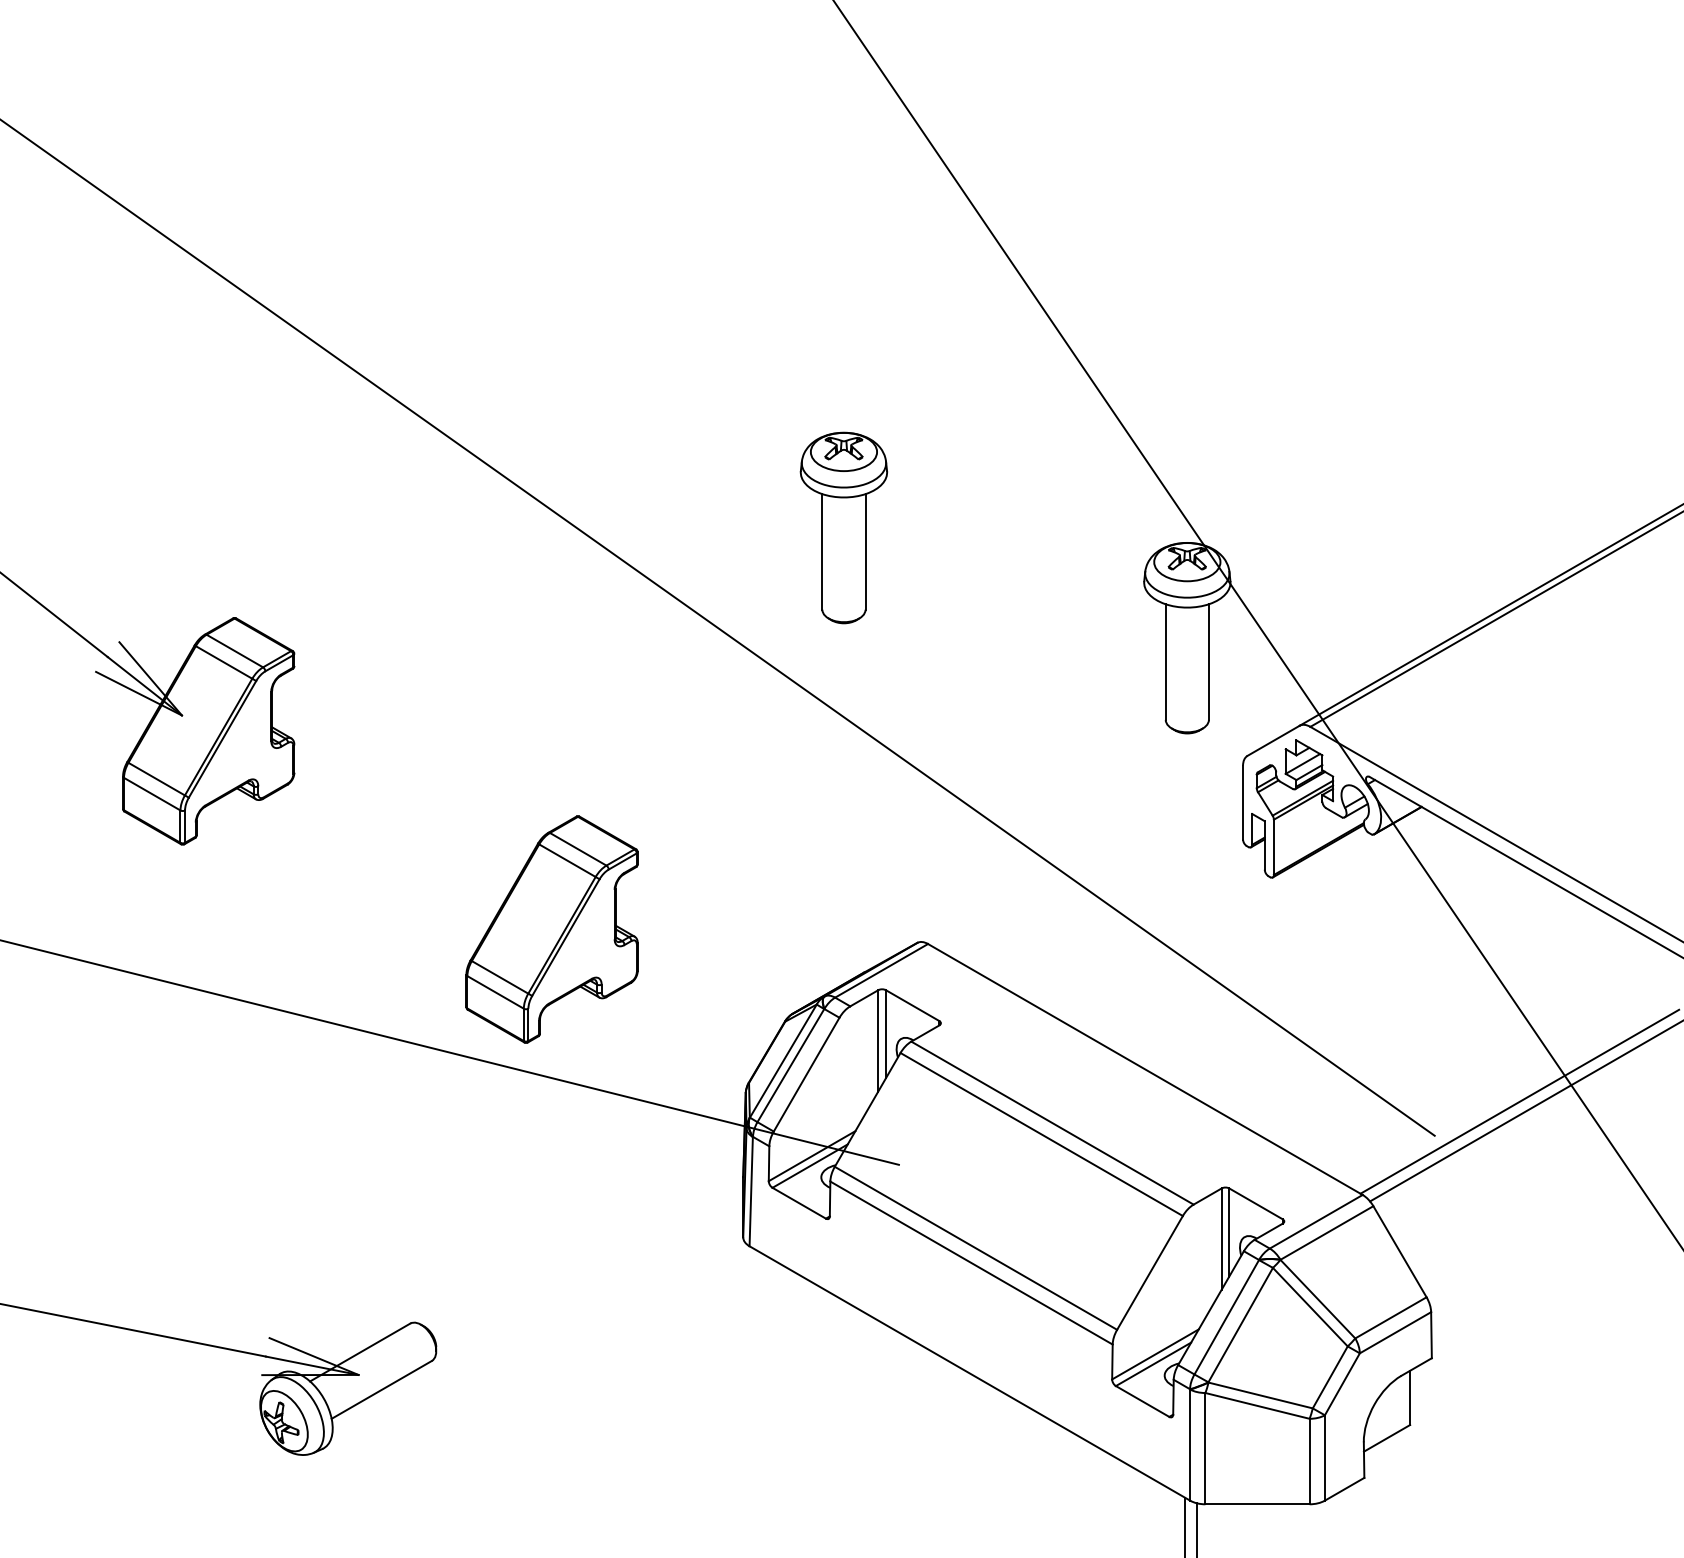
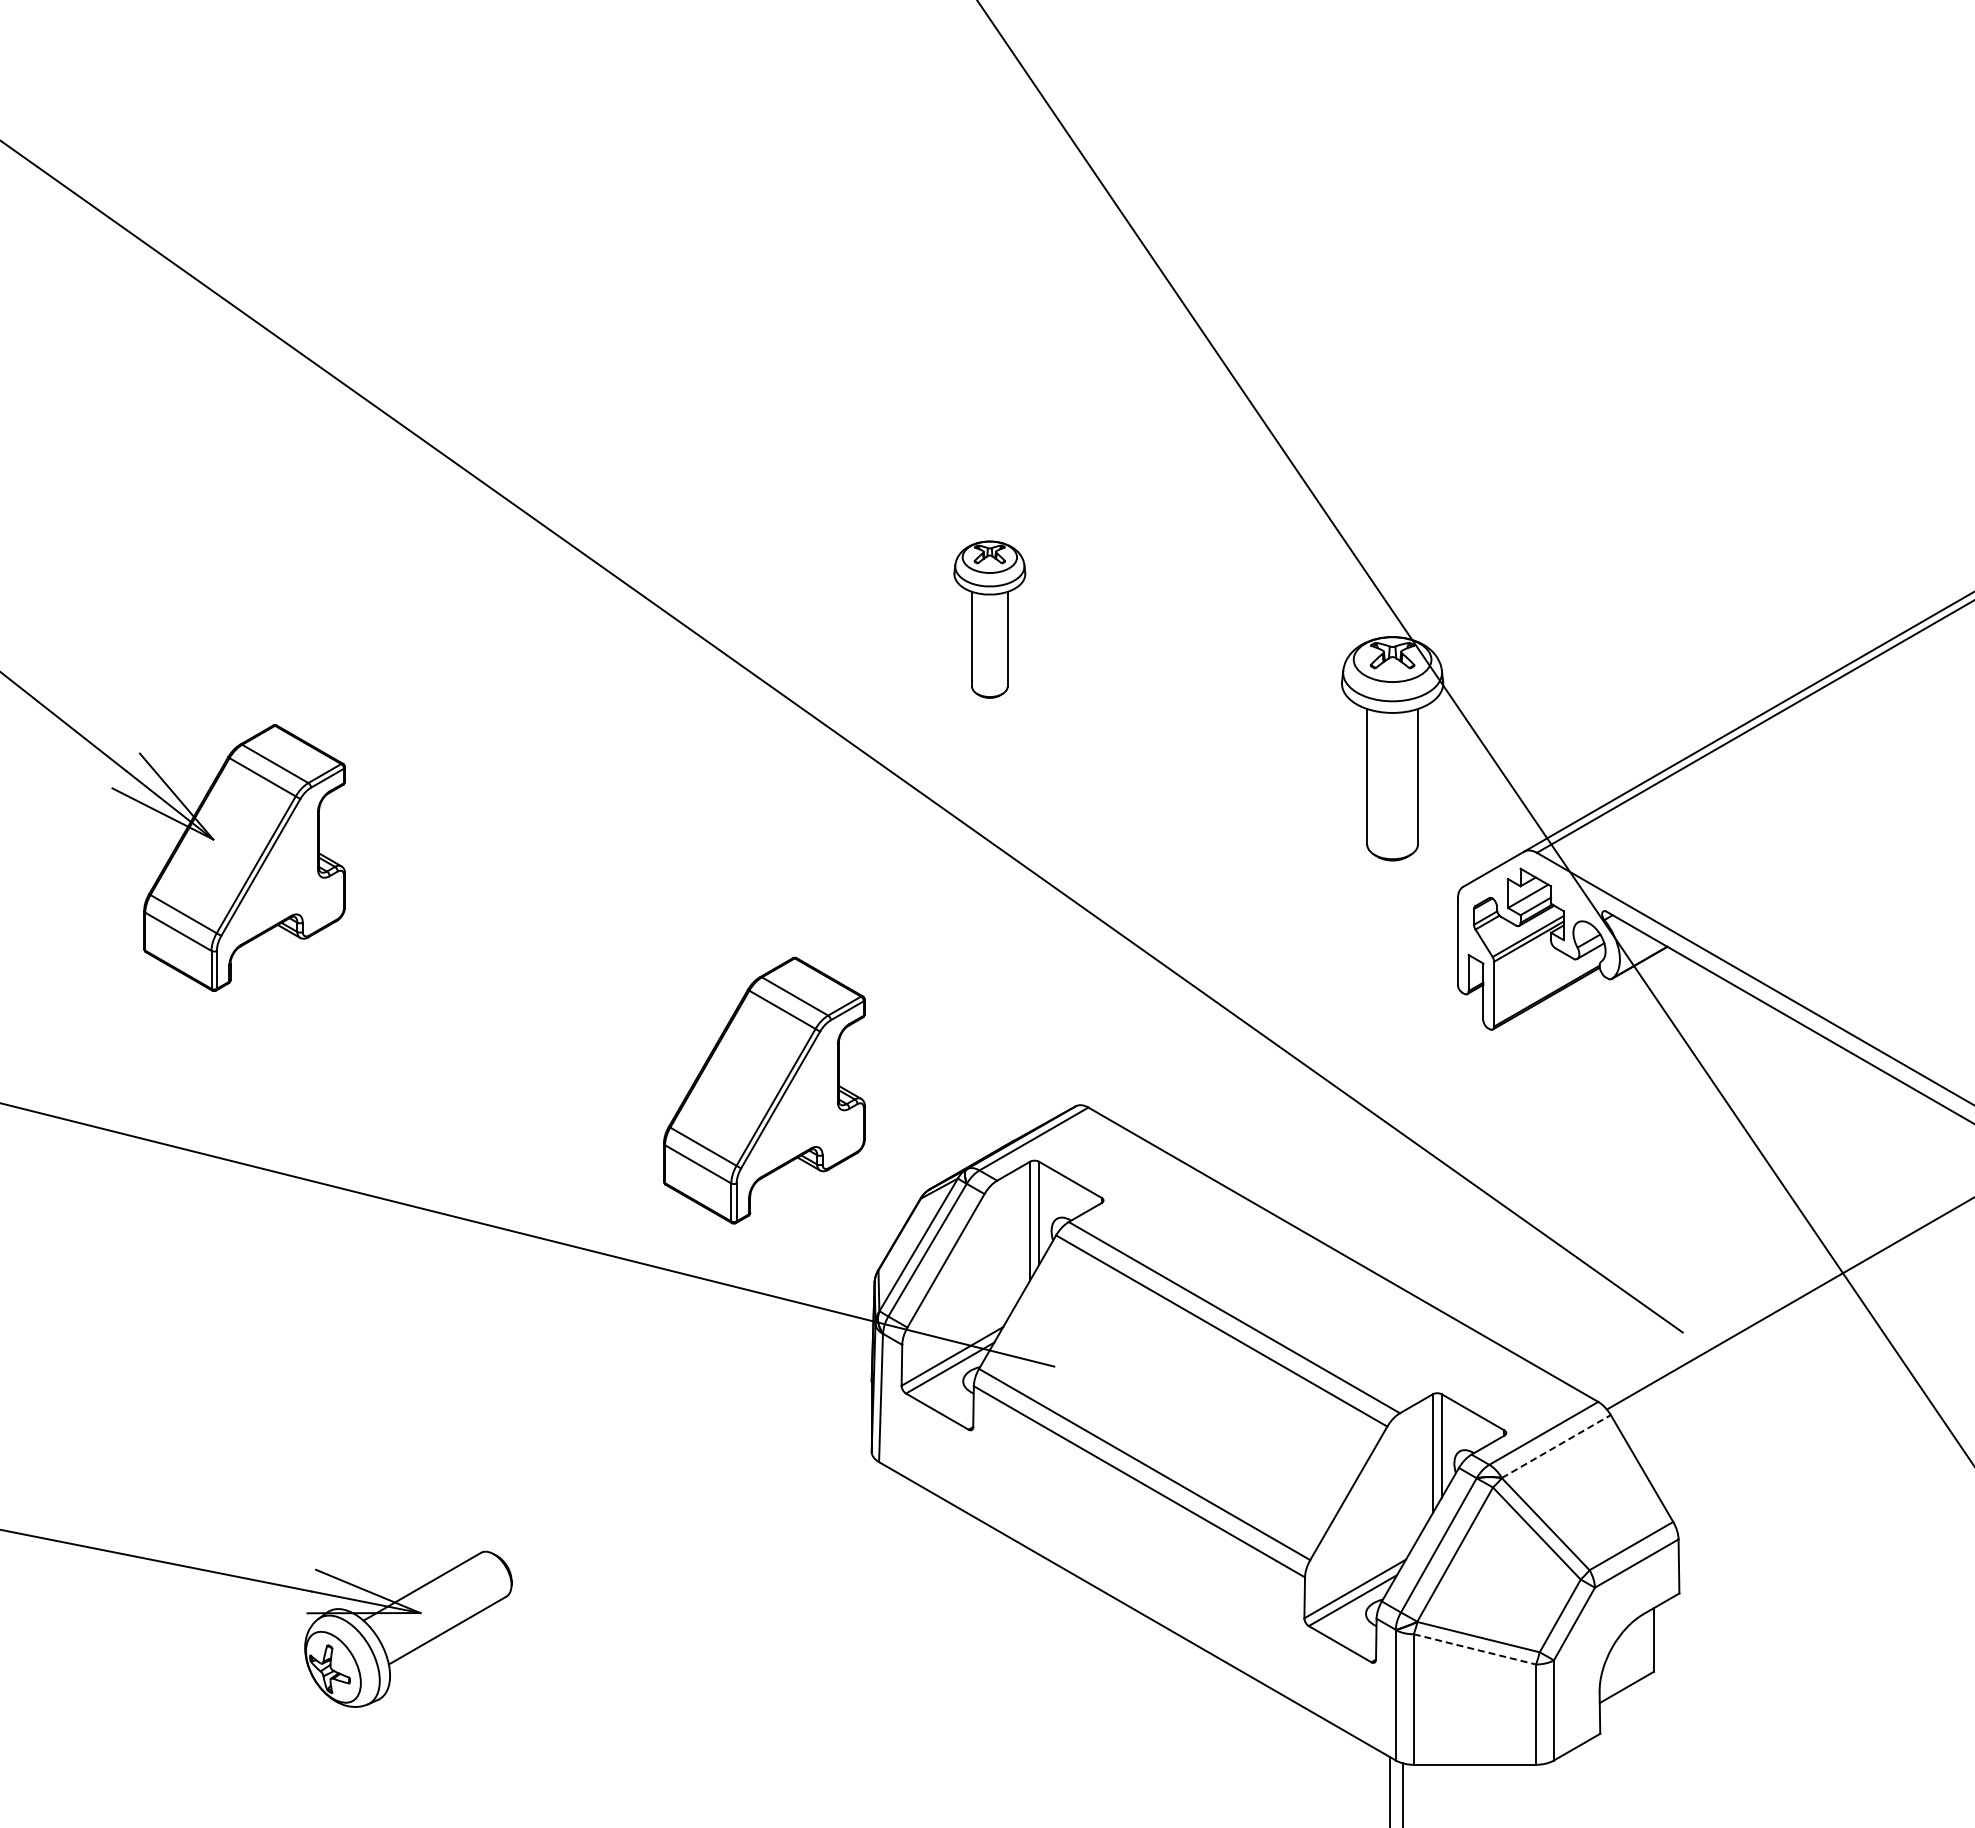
part: (843, 527) -> (989, 619), size x0.7
part: (552, 929) -> (764, 1090), moved
line: (1519, 1101) -> (1782, 1292), removed
line: (1327, 1232) -> (1556, 1446), solid -> dashed
line: (1257, 1406) -> (1474, 1649), solid -> dashed

